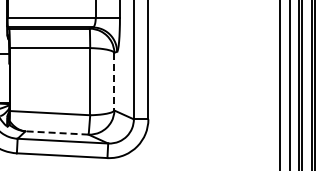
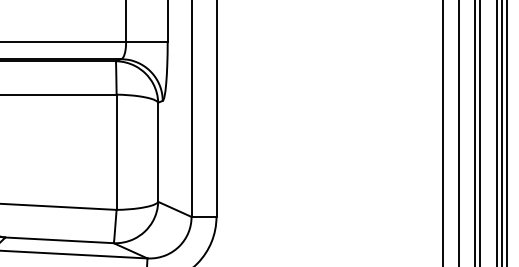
line: (114, 81) -> (158, 151), dashed -> solid
line: (57, 132) -> (60, 239), dashed -> solid

